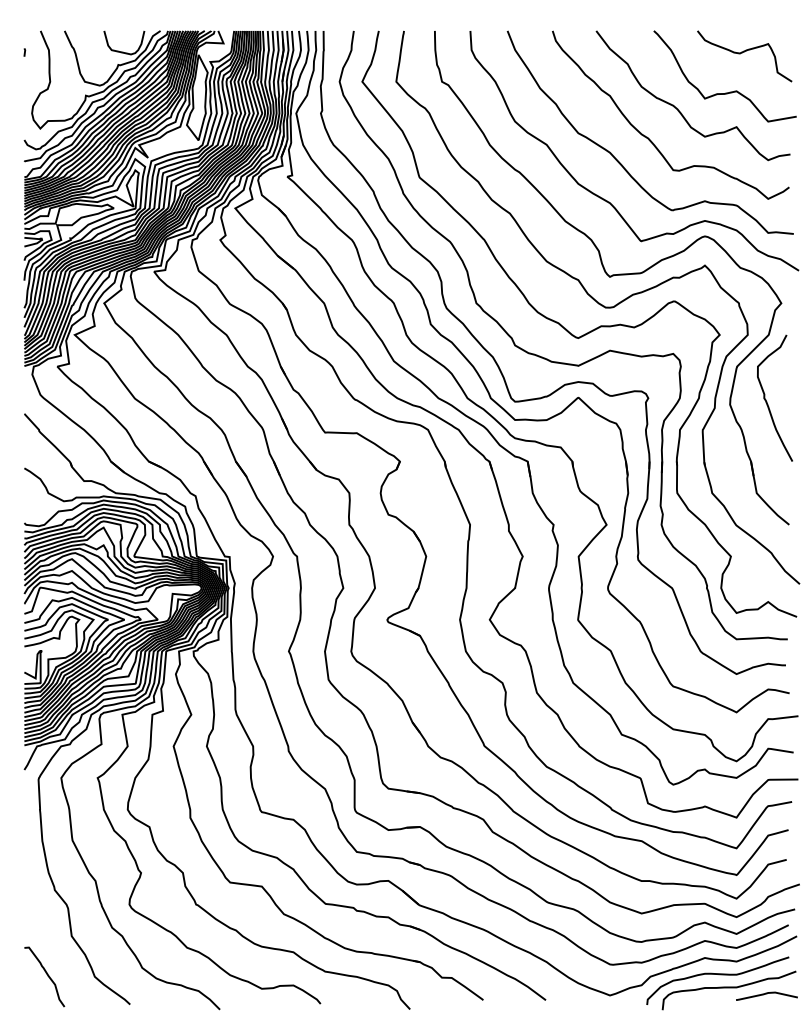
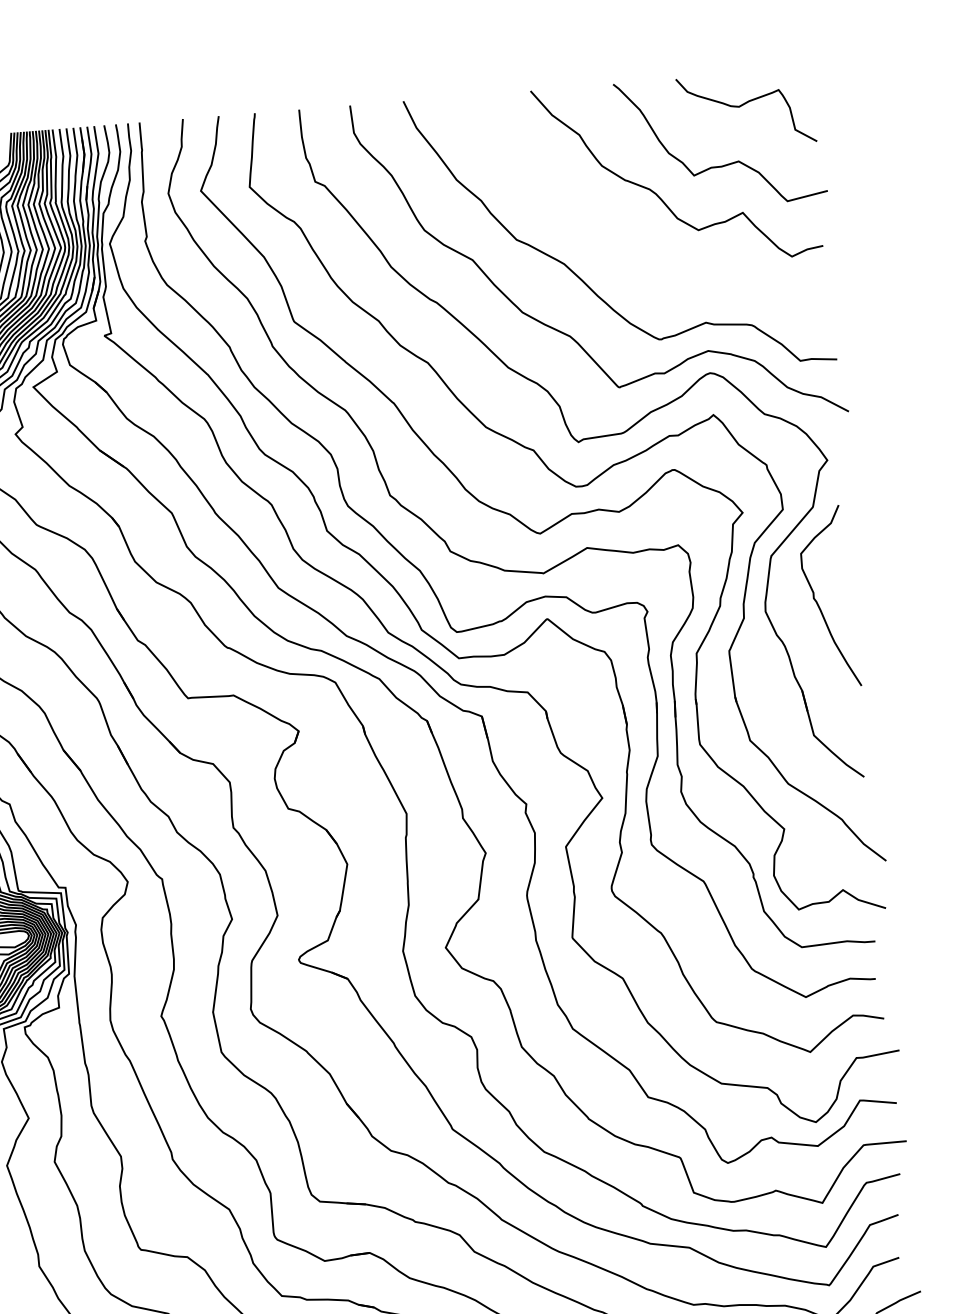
curve: (647, 136) -> (616, 236), removed

